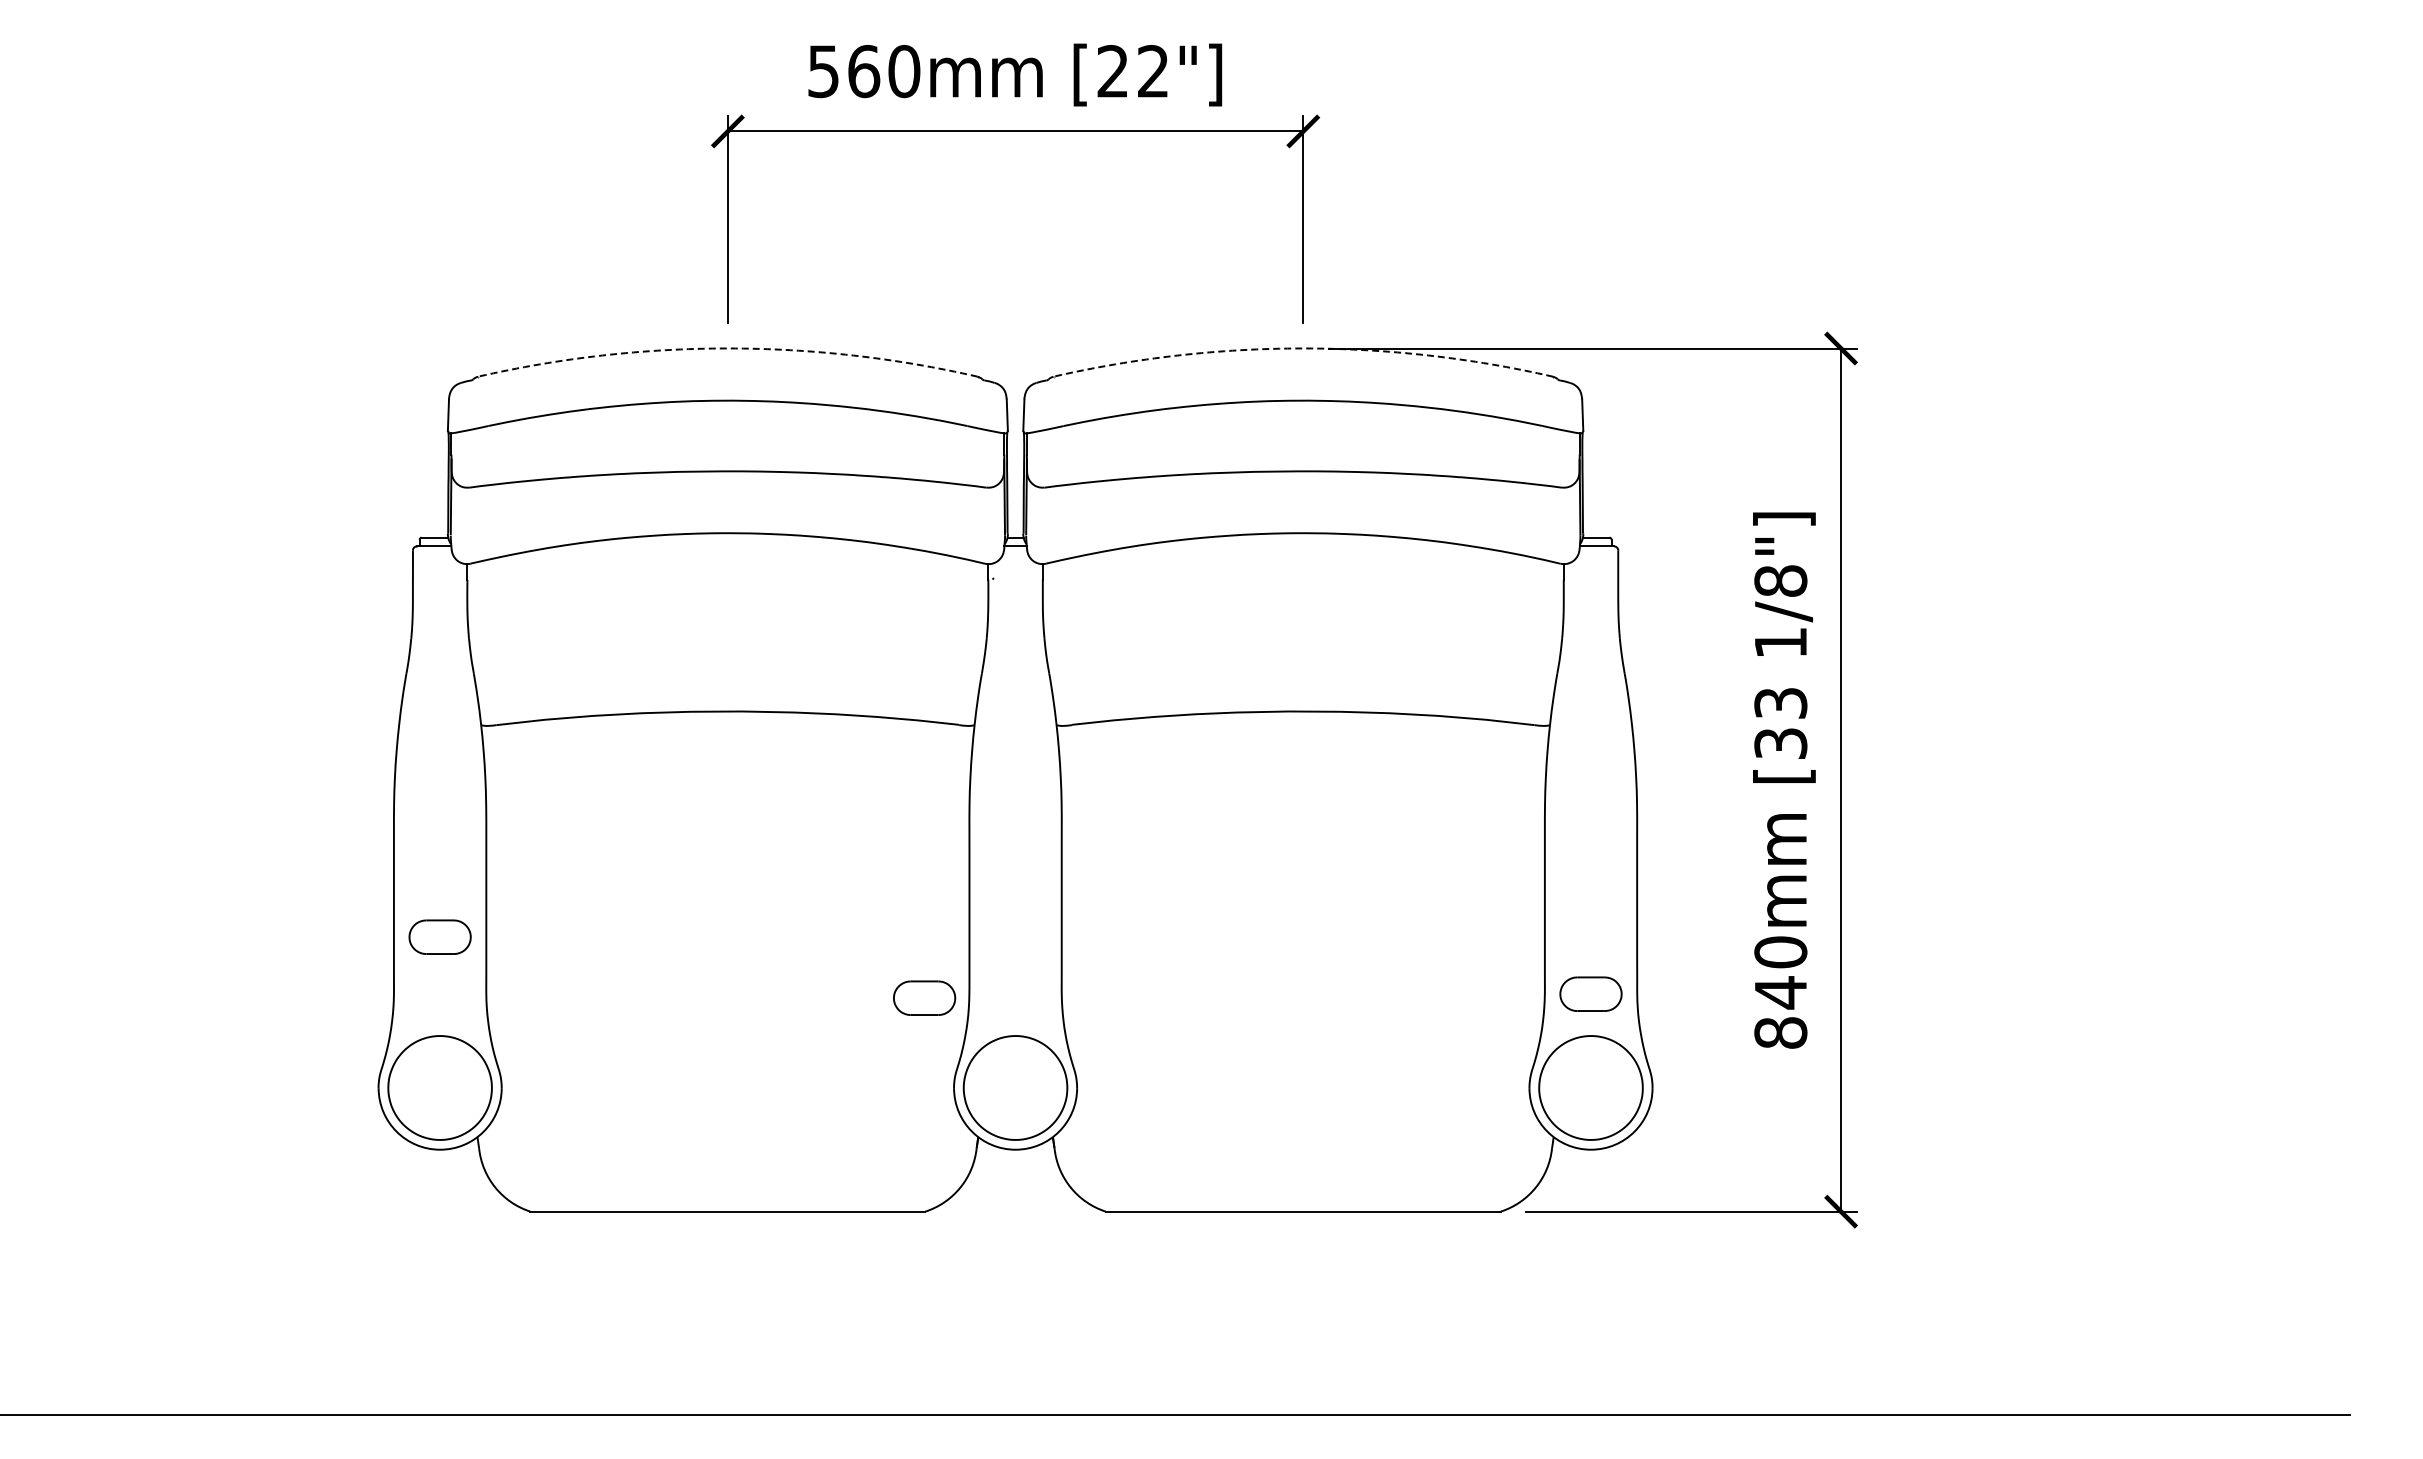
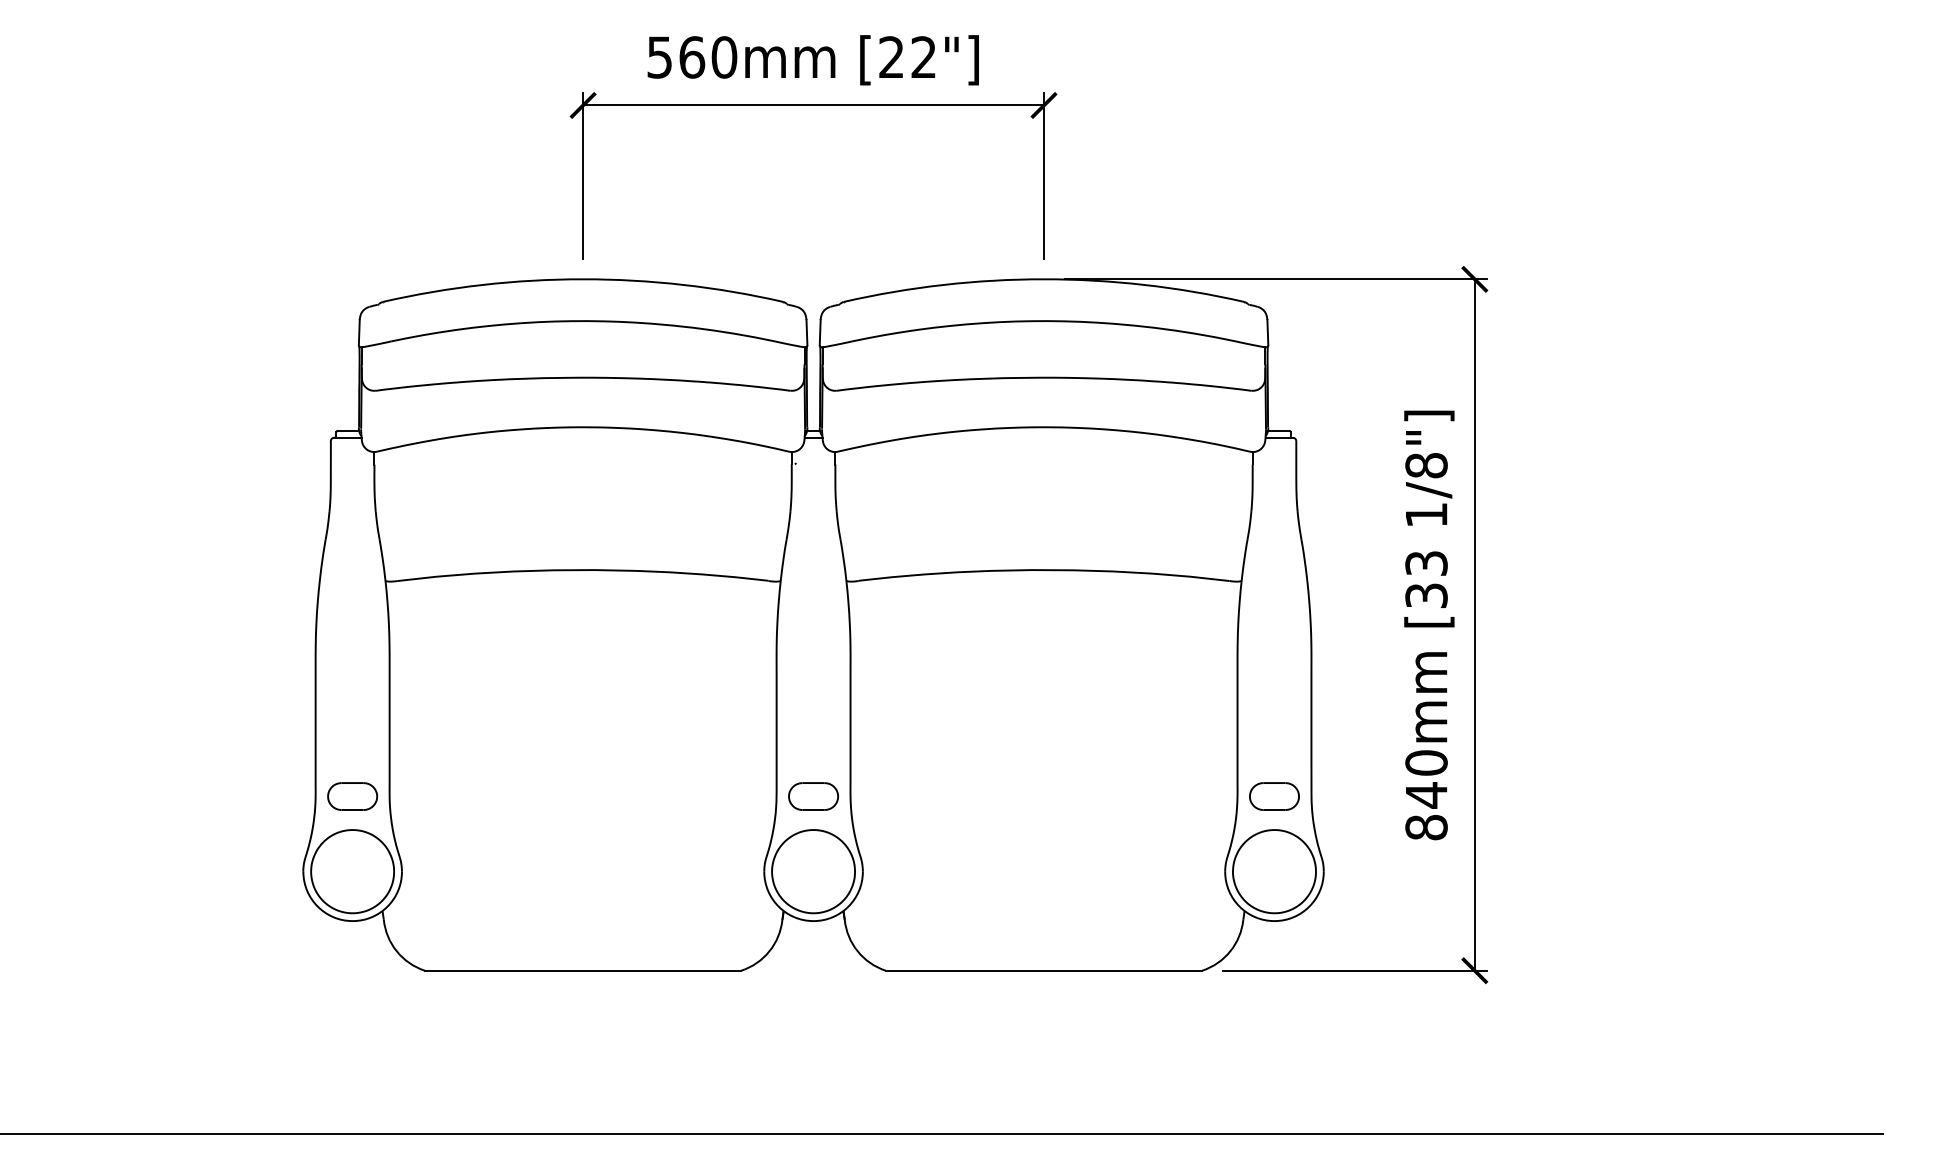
arc: (727, 348) -> (582, 279), dashed -> solid
arc: (1303, 348) -> (1044, 279), dashed -> solid
part: (439, 936) -> (352, 795), moved
part: (924, 997) -> (813, 795), moved

